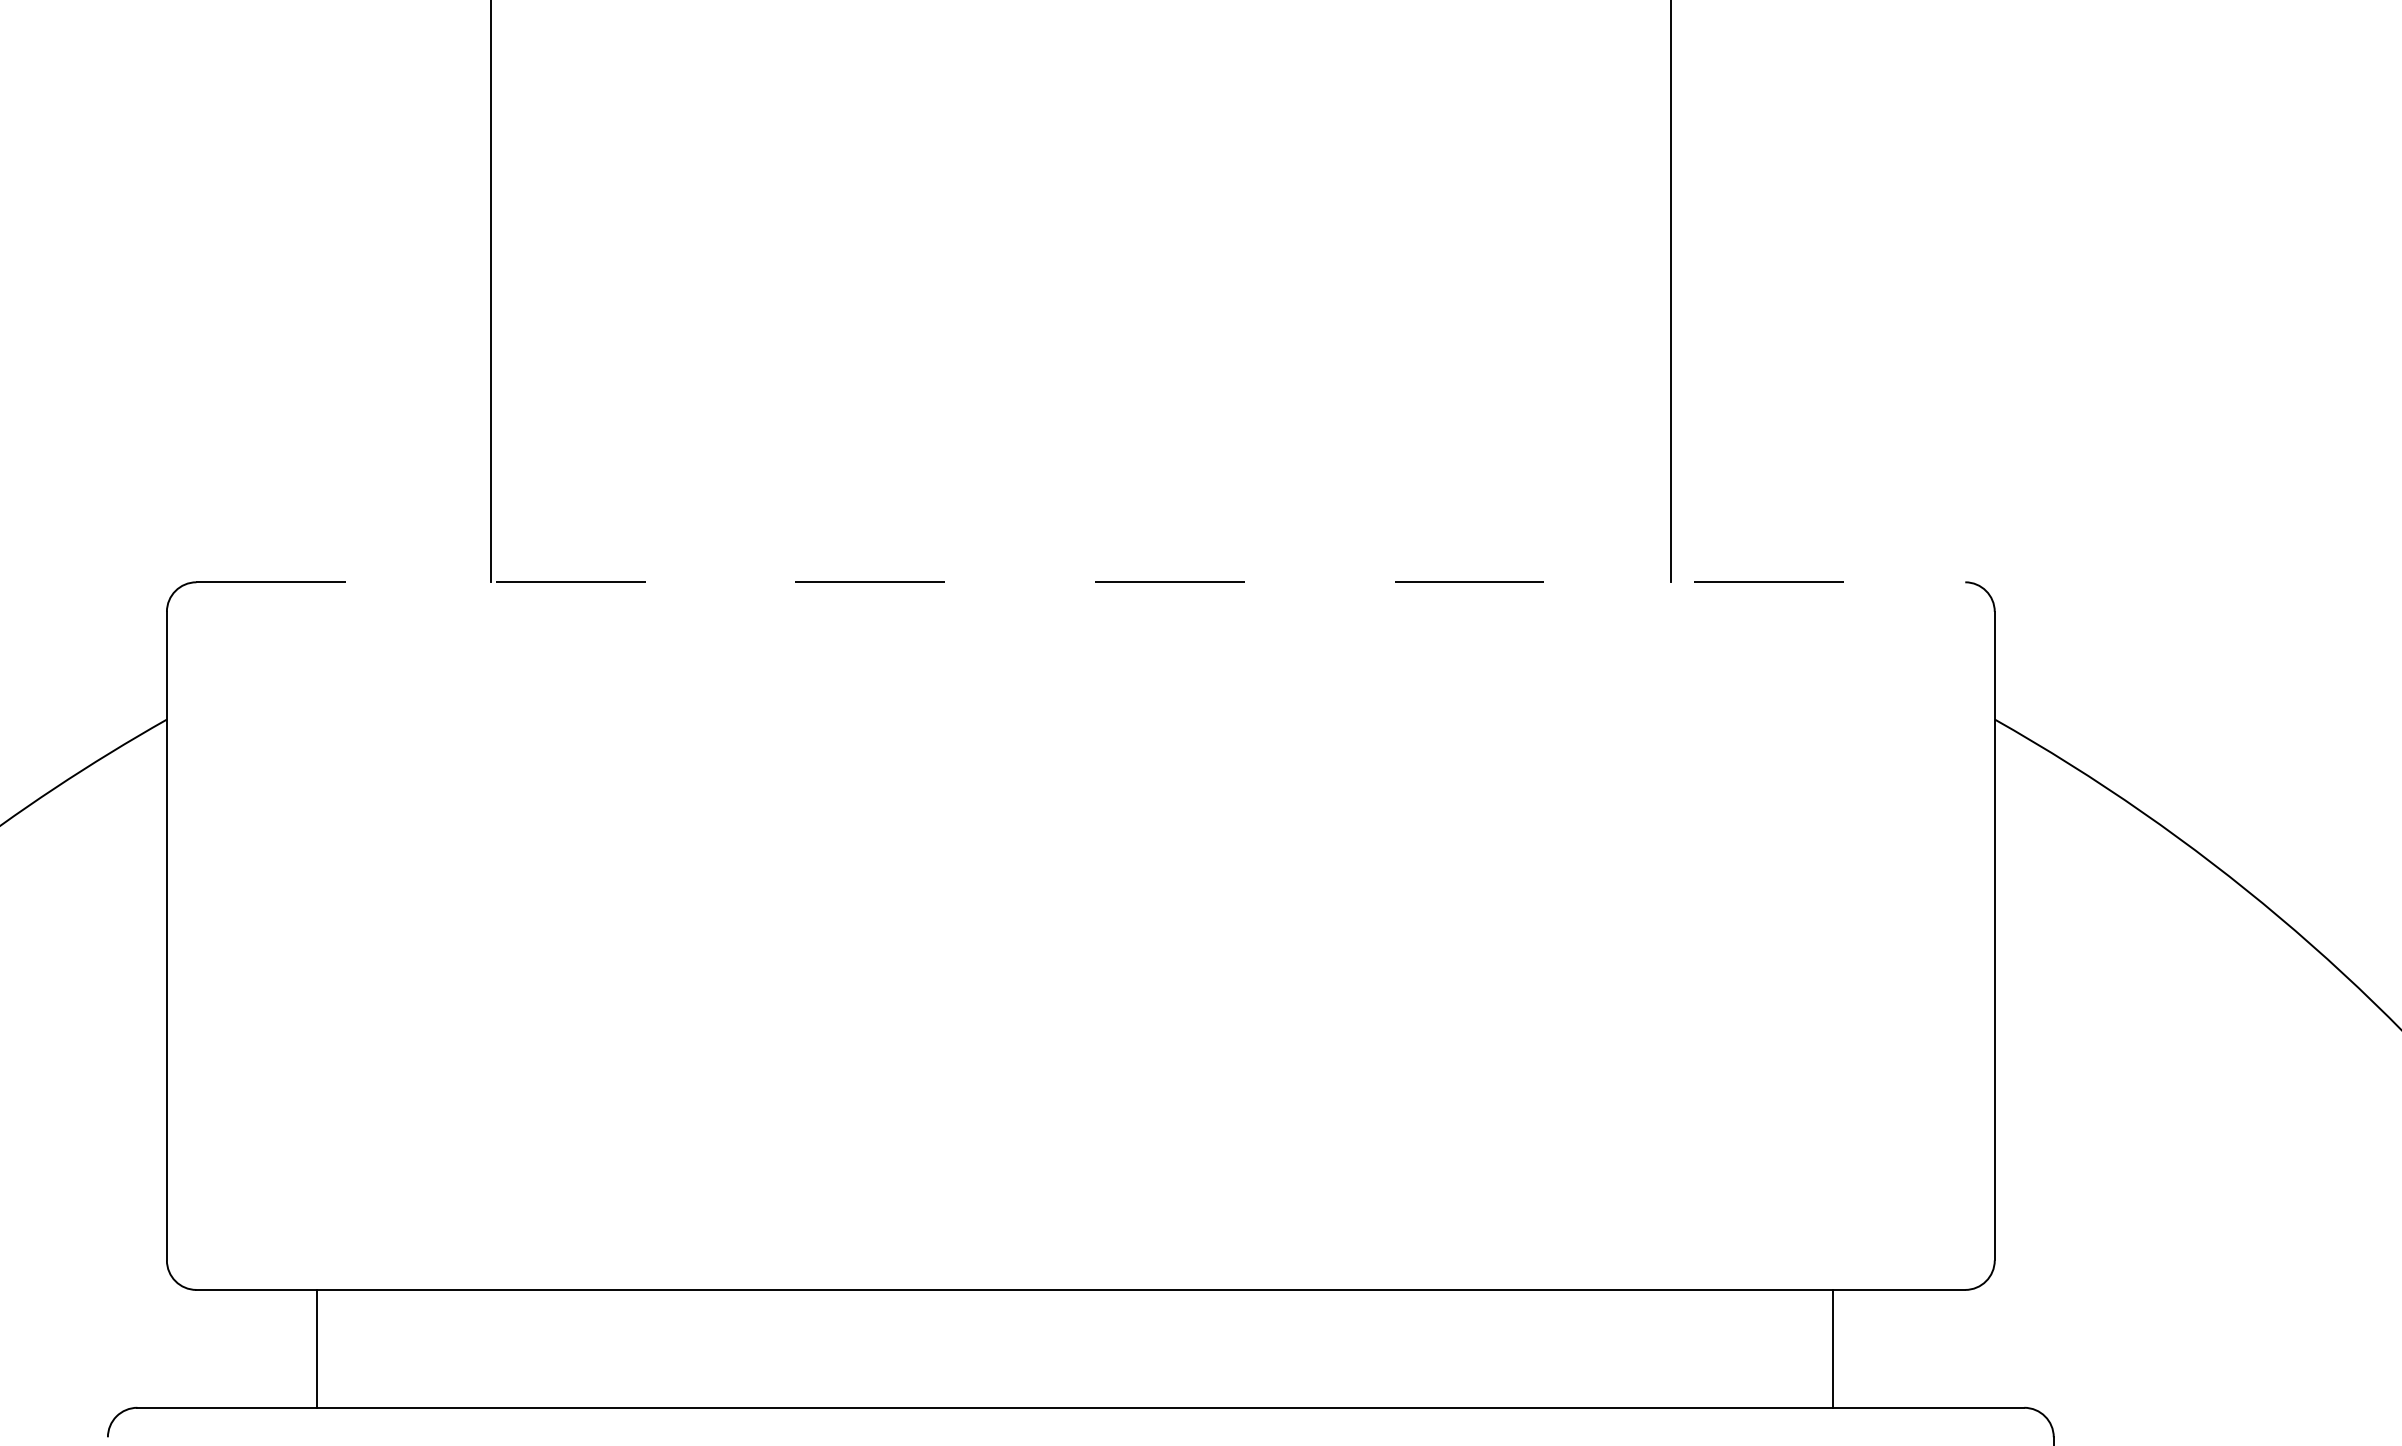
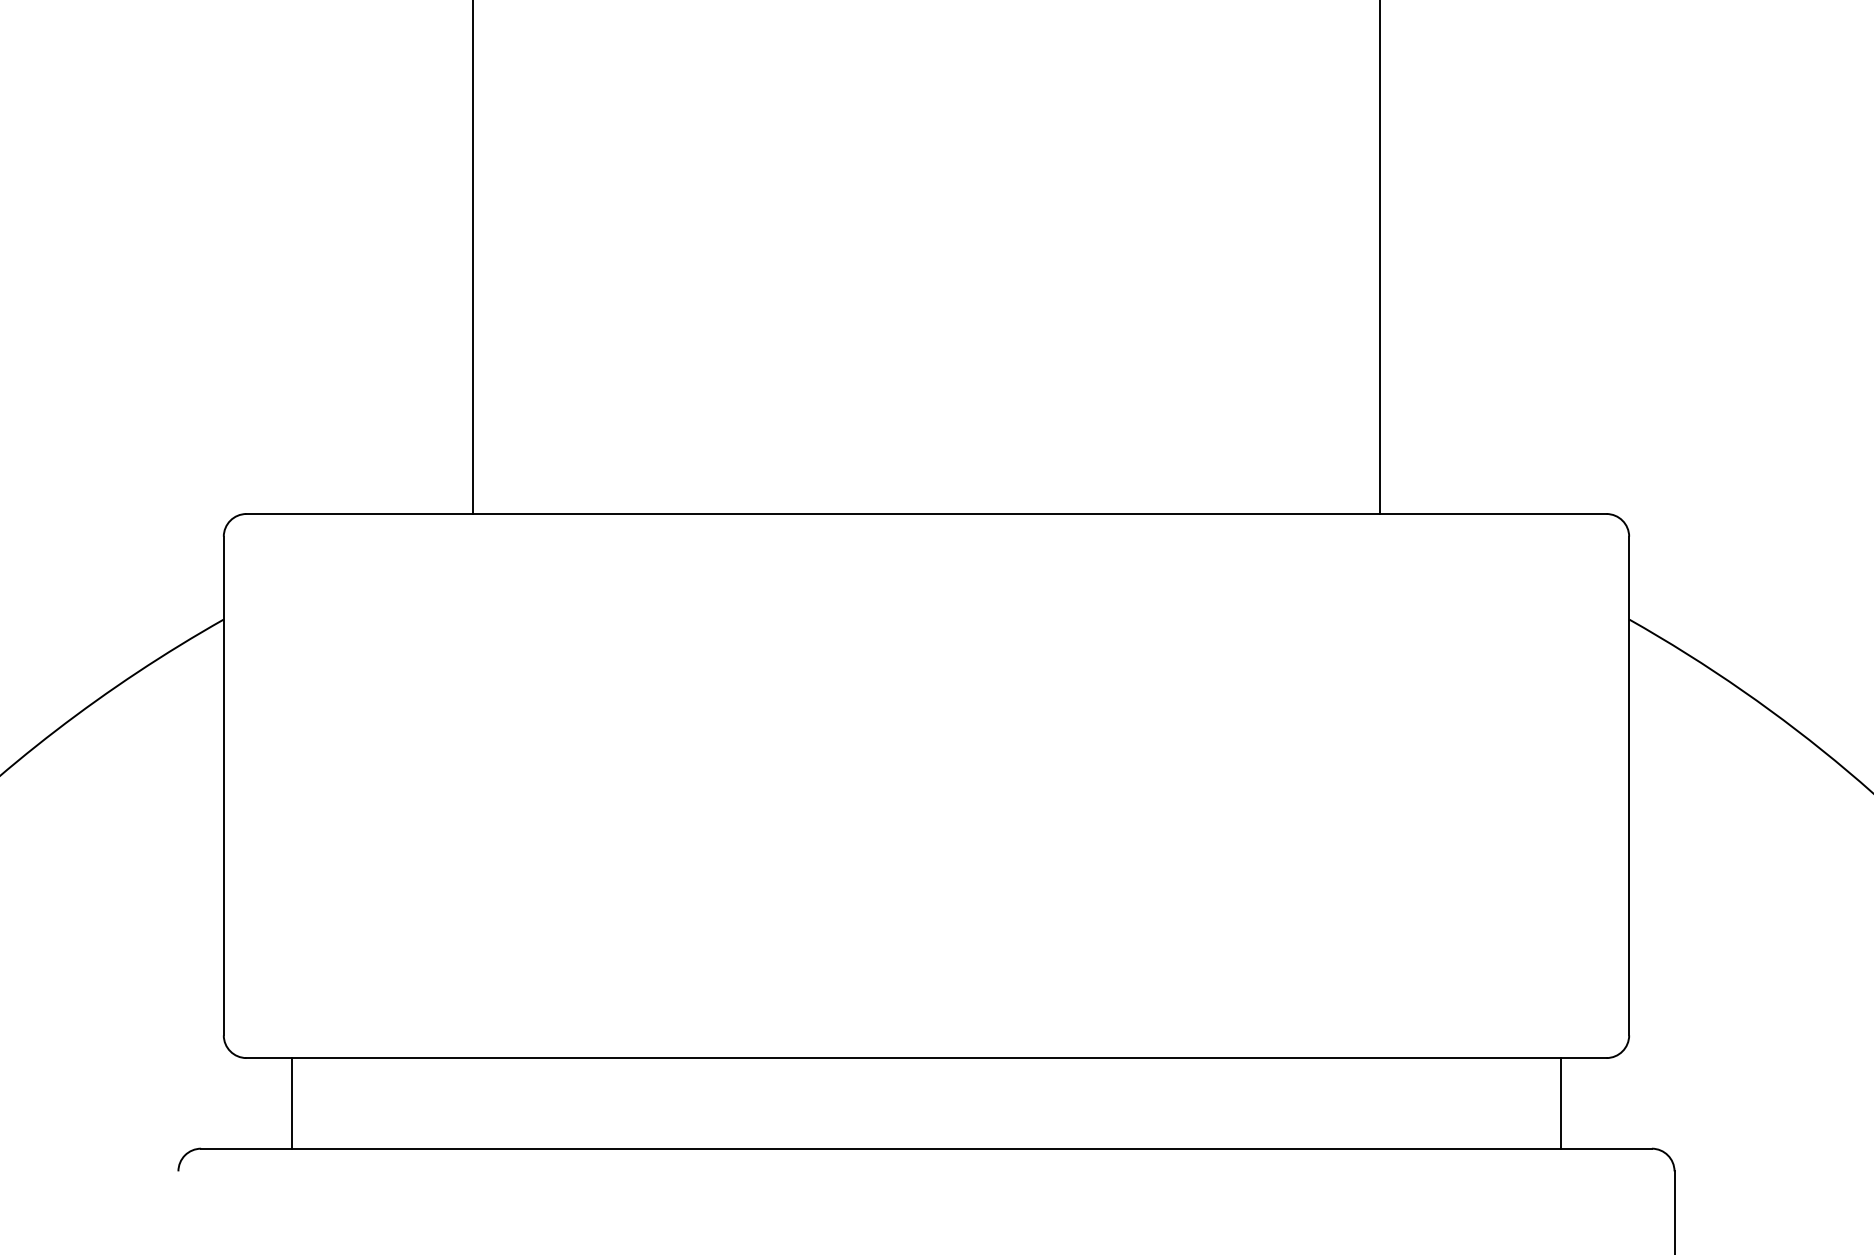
line: (1080, 582) -> (926, 514), dashed -> solid
line: (316, 1349) -> (291, 1103), moved
line: (1833, 1349) -> (1561, 1103), moved

